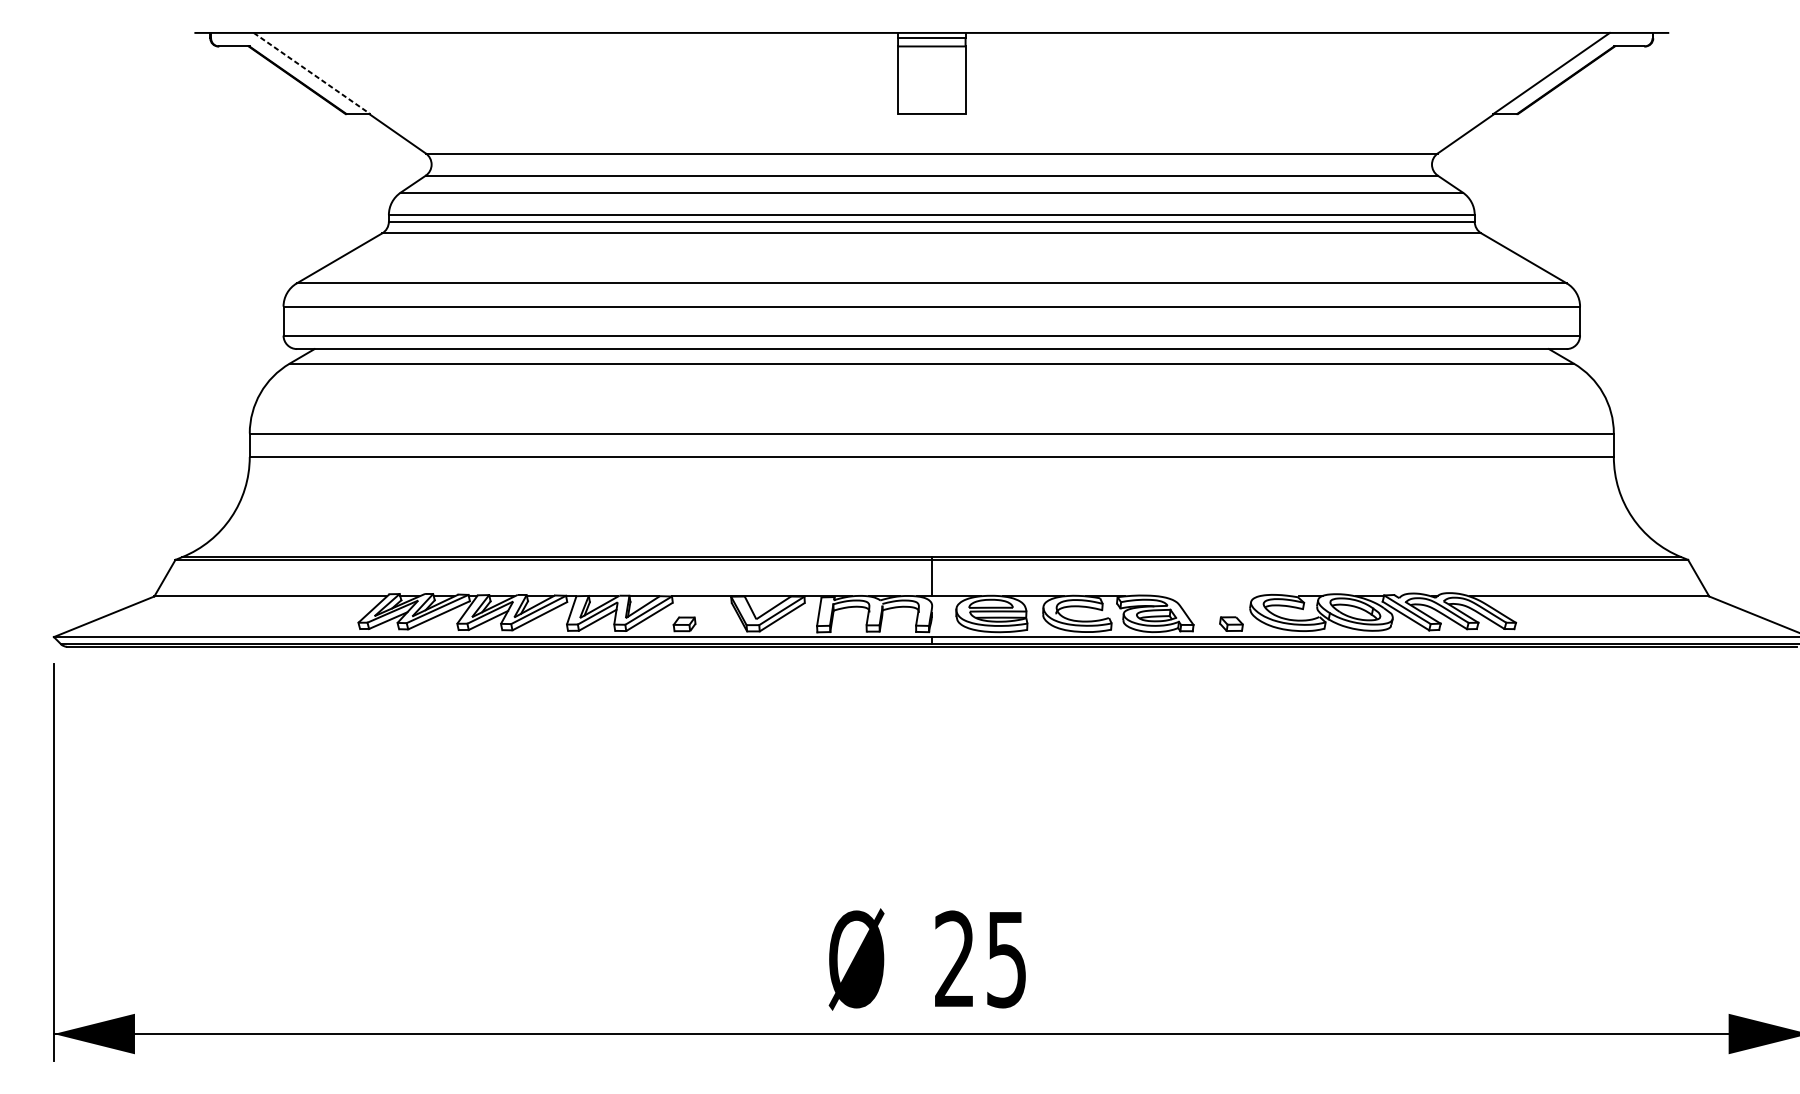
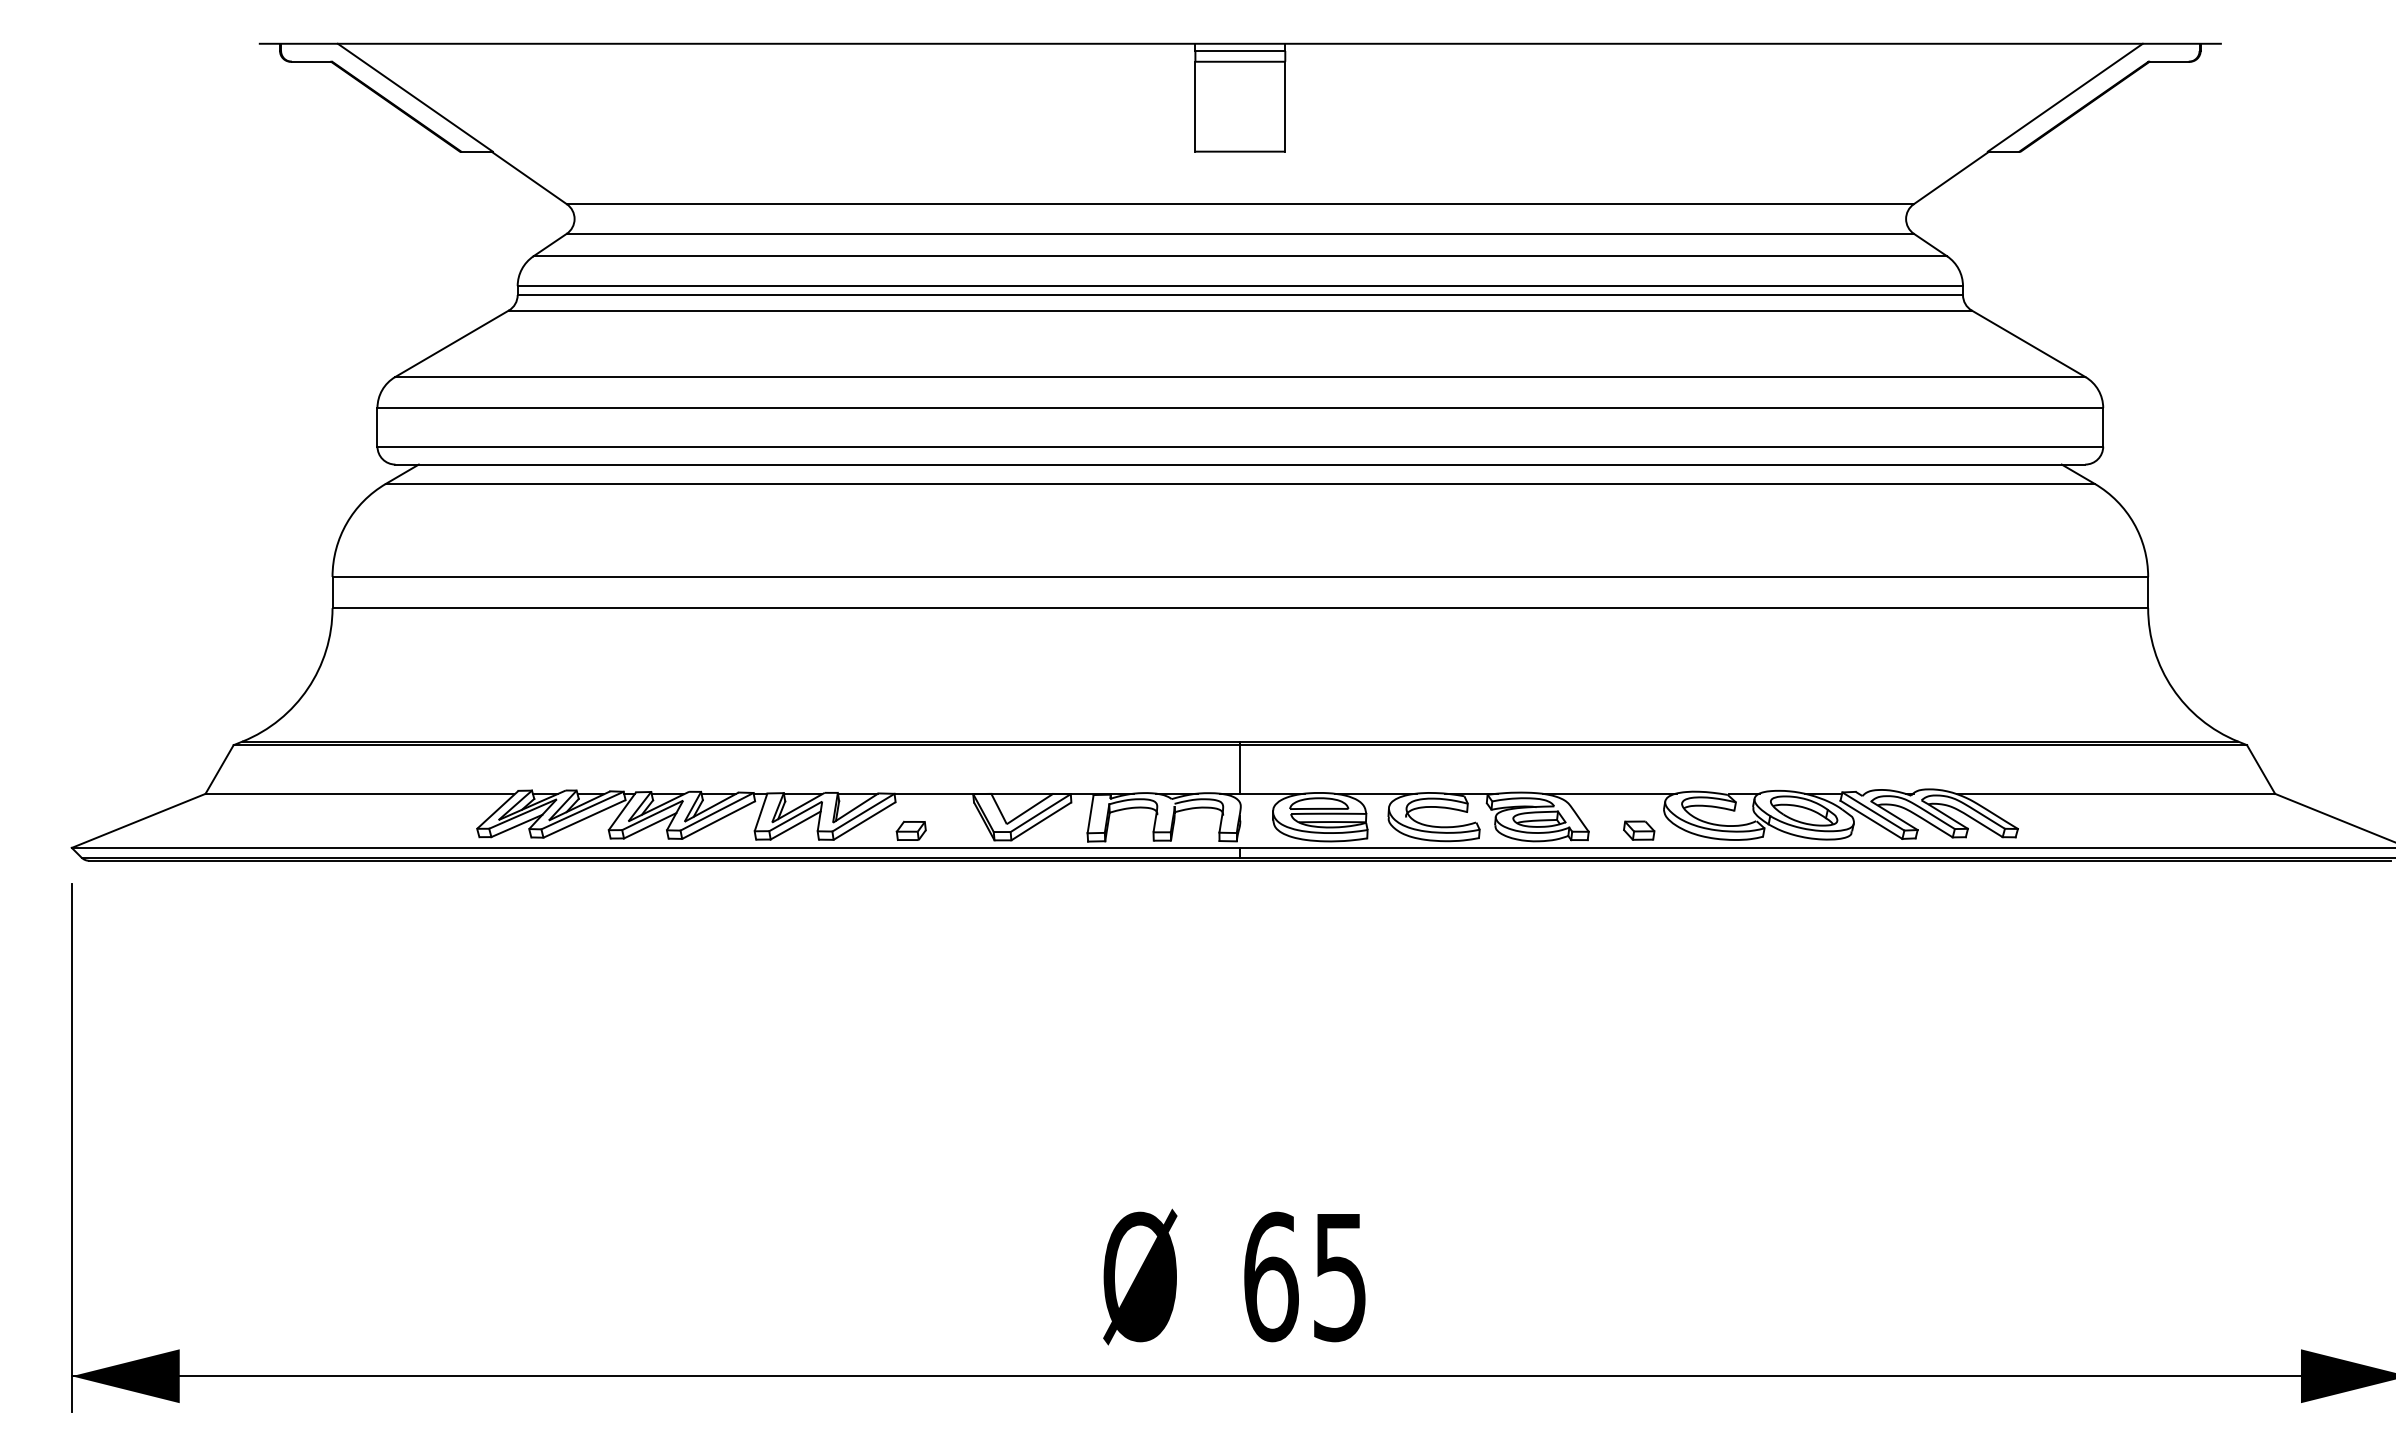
line: (312, 74) -> (415, 98), dashed -> solid
line: (1209, 596) -> (1609, 793), added
text: (955, 959) -> (1271, 1276), 25 -> 65

